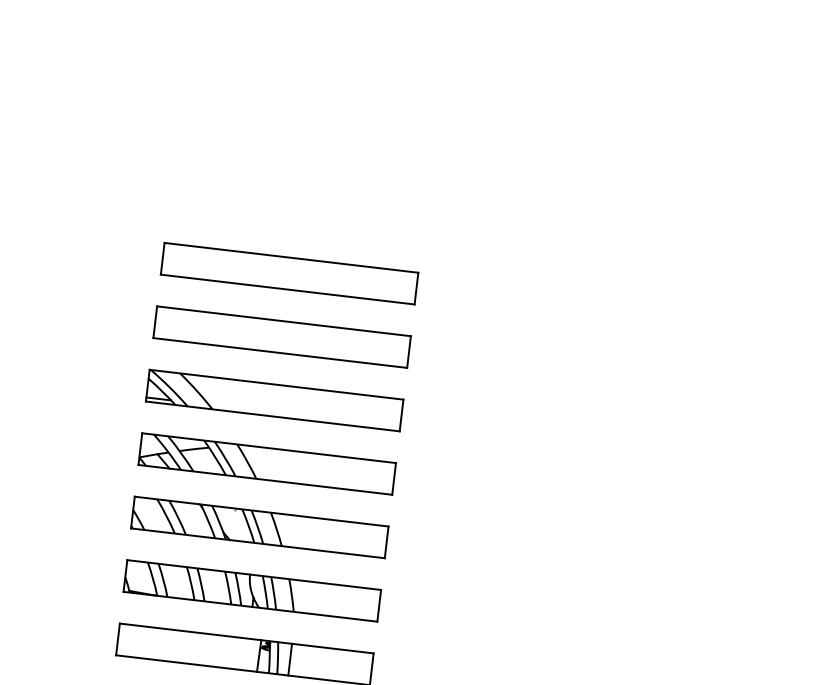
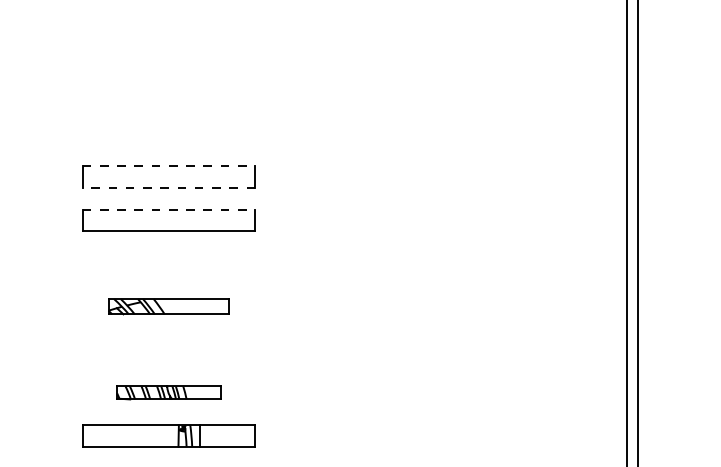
line: (292, 257) -> (169, 166), solid -> dashed
line: (286, 290) -> (168, 188), solid -> dashed
line: (284, 321) -> (169, 209), solid -> dashed
part: (273, 400) -> (168, 263), removed
part: (266, 463) -> (168, 306), size x0.7
part: (259, 526) -> (168, 349), removed
part: (251, 590) -> (168, 392), size x0.6

